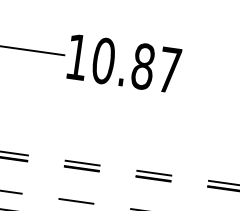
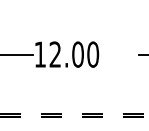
text: (137, 65) -> (74, 54), 10.87 -> 12.00

